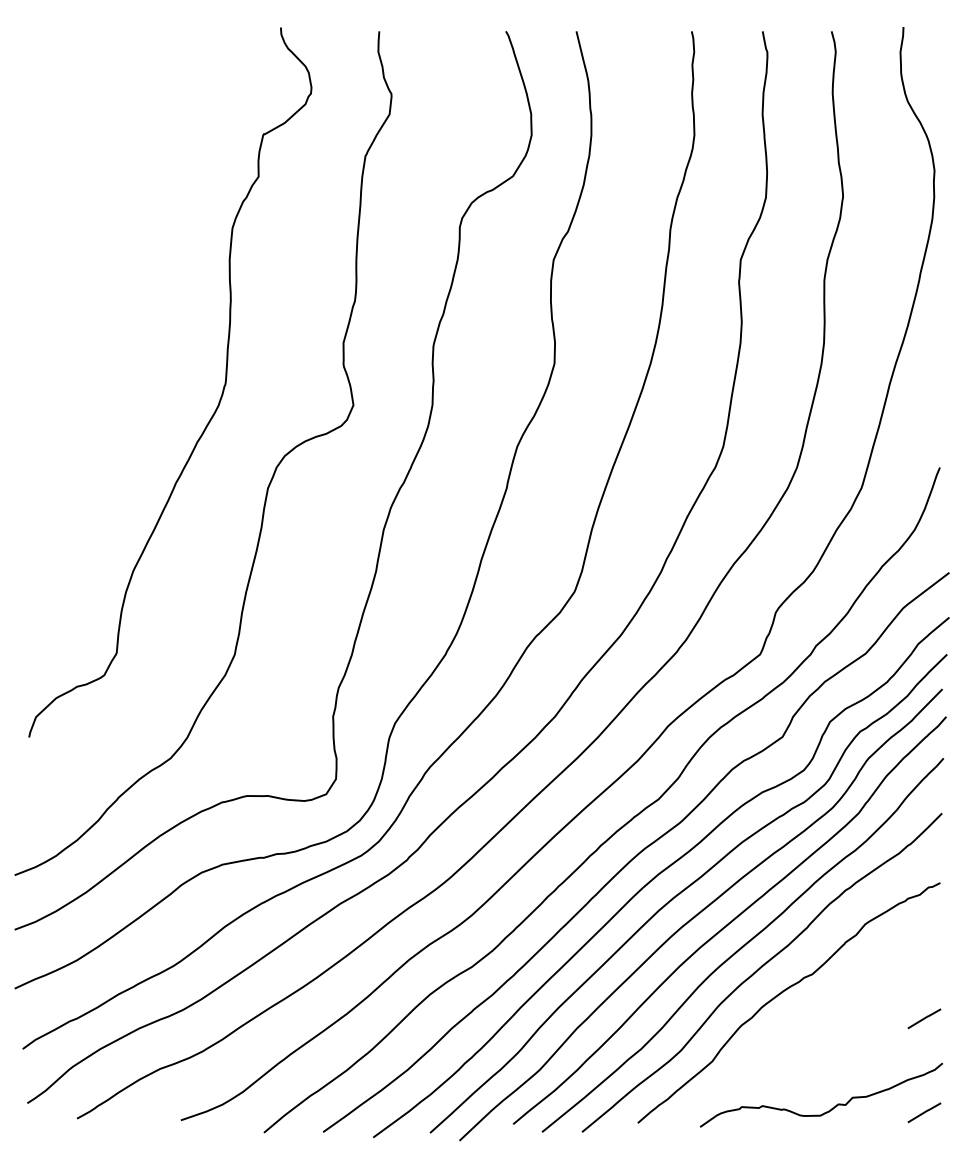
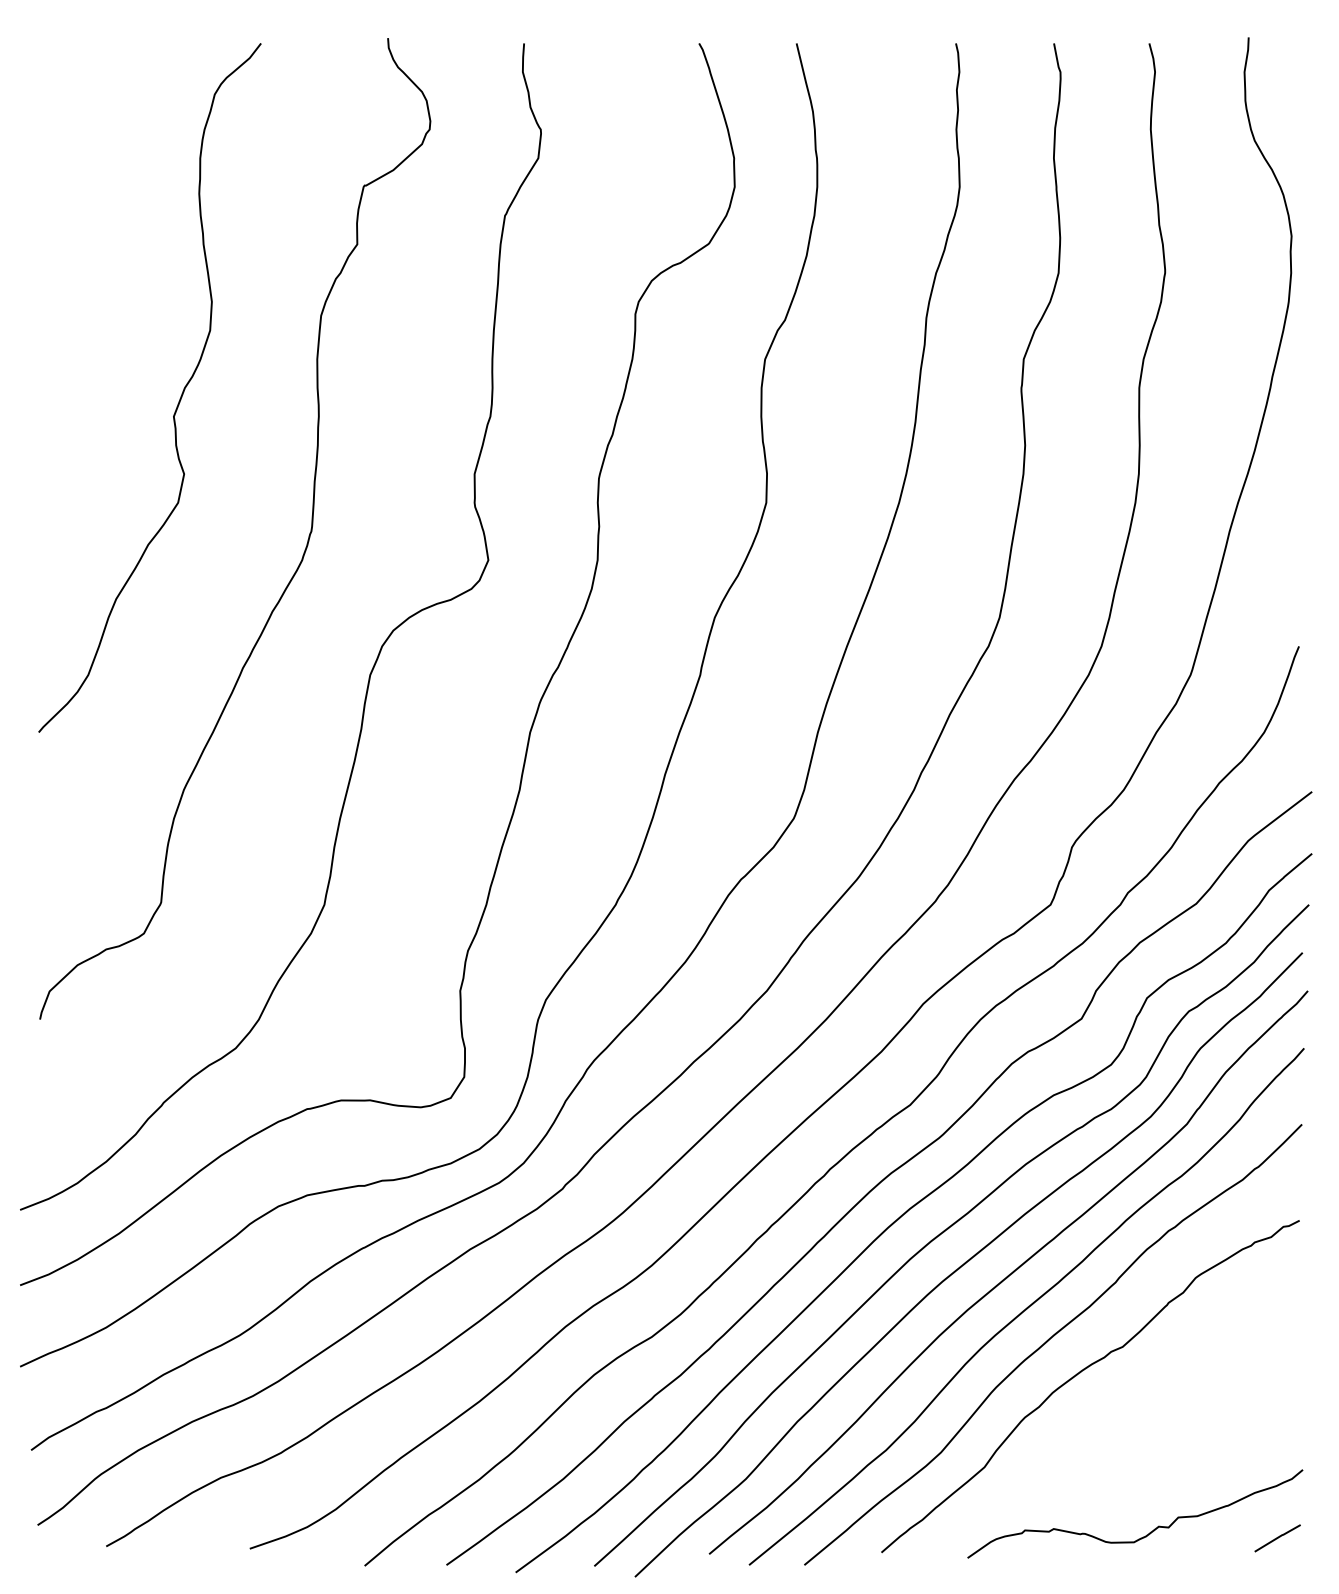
curve: (129, 288) -> (178, 398), added
line: (924, 1018) -> (1277, 1407), removed

